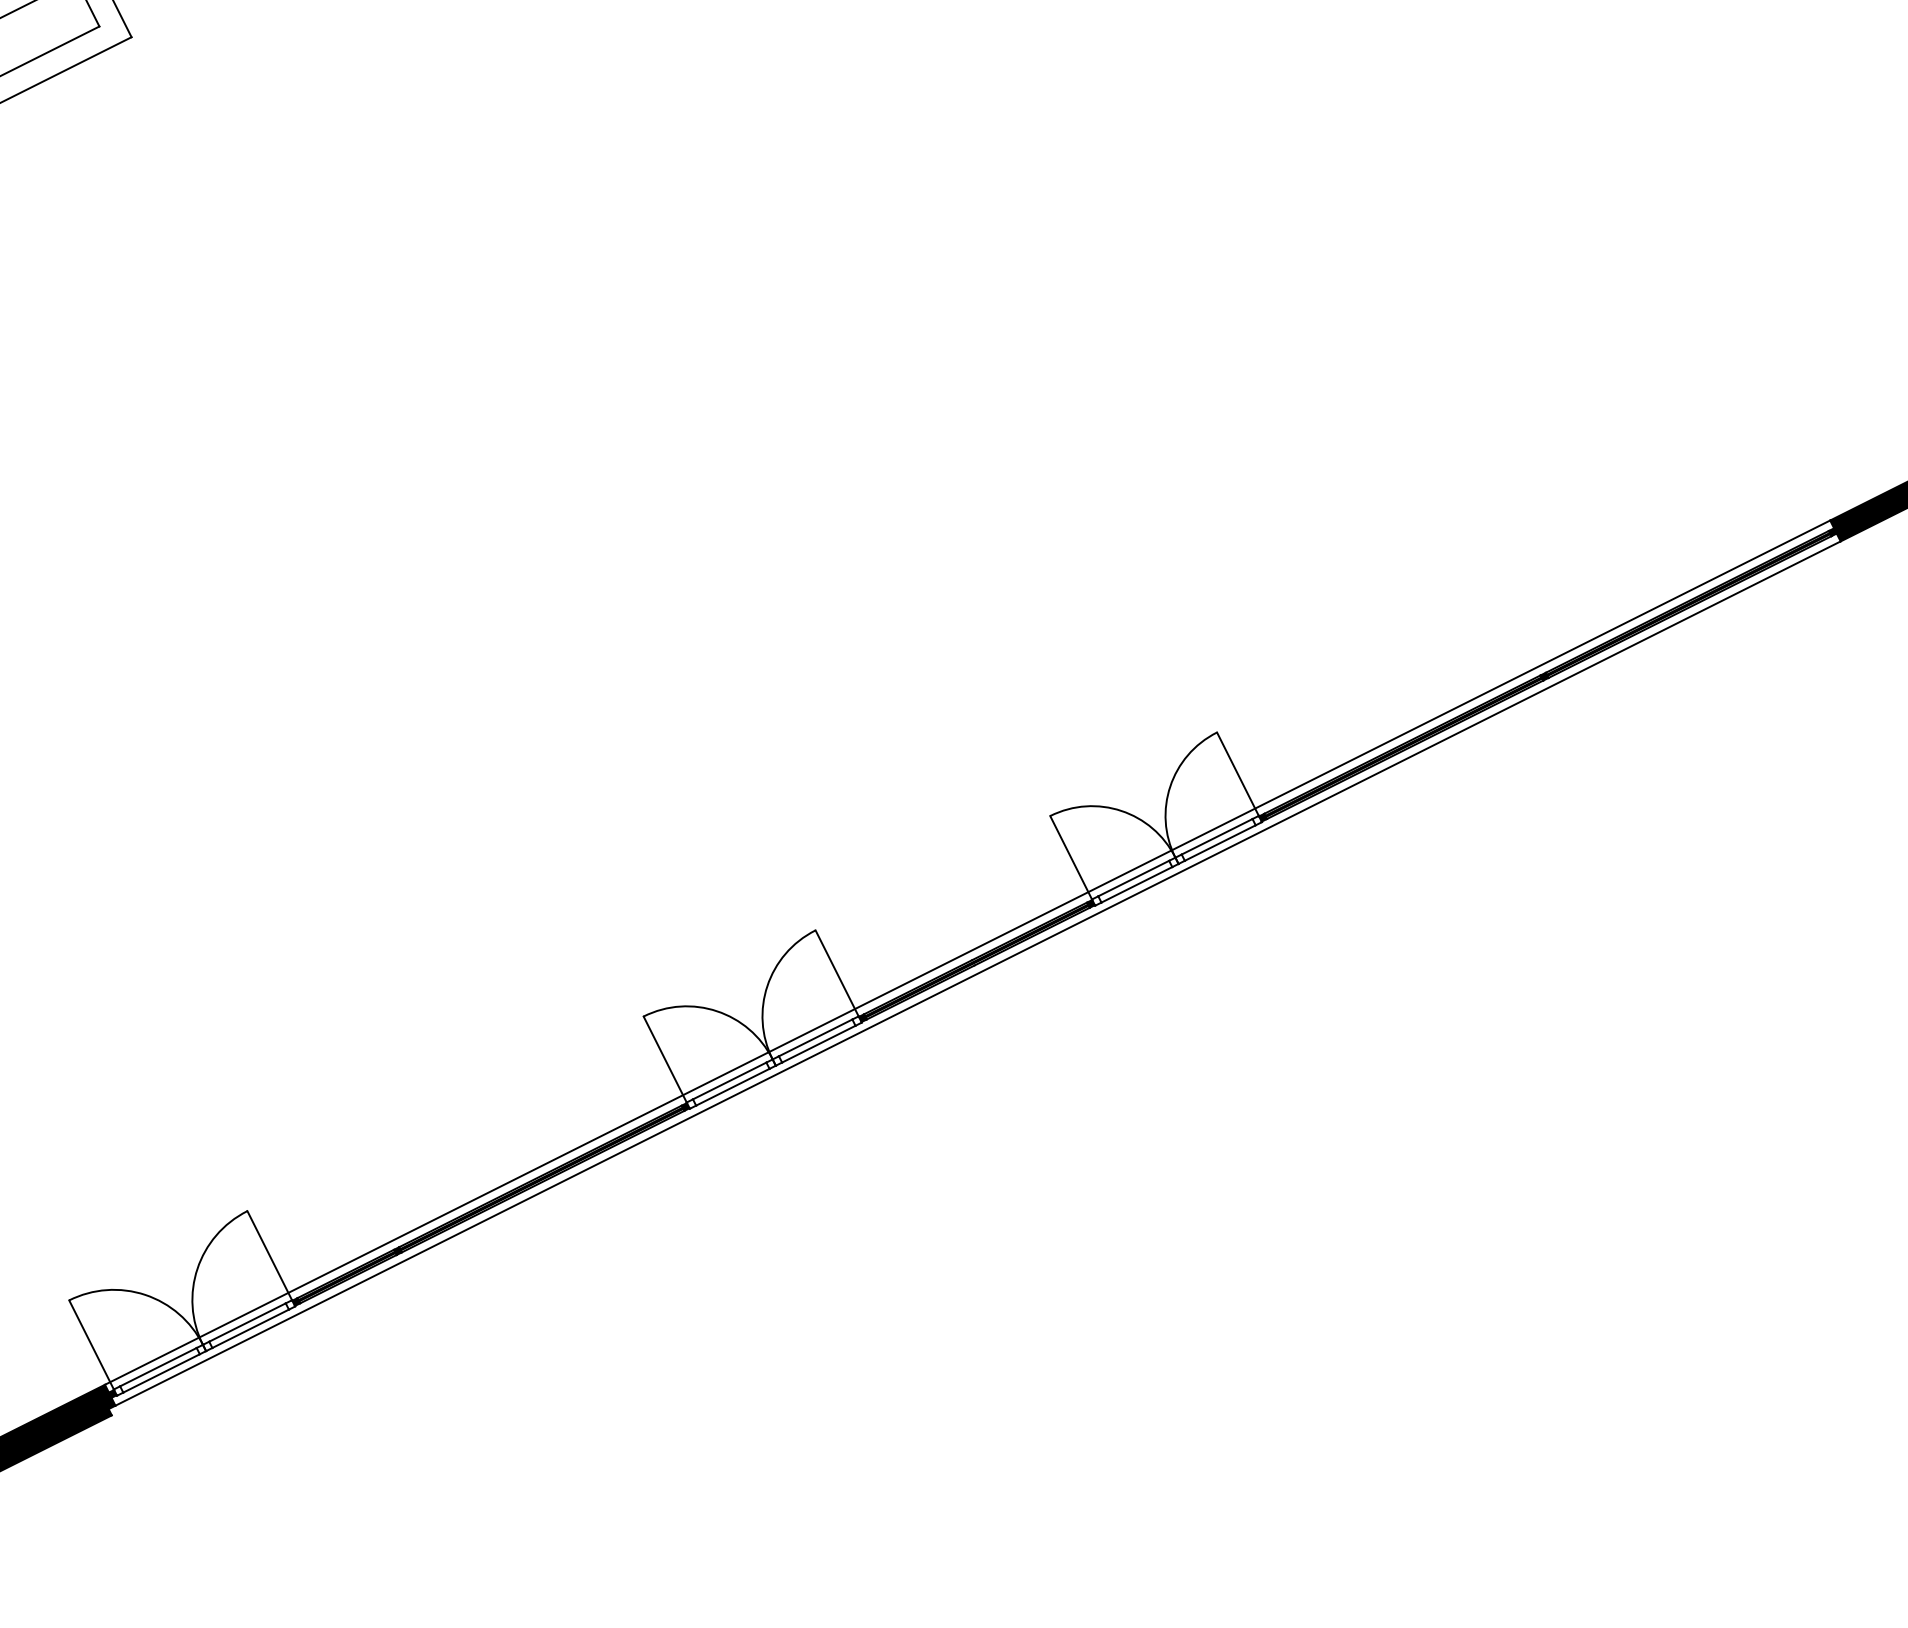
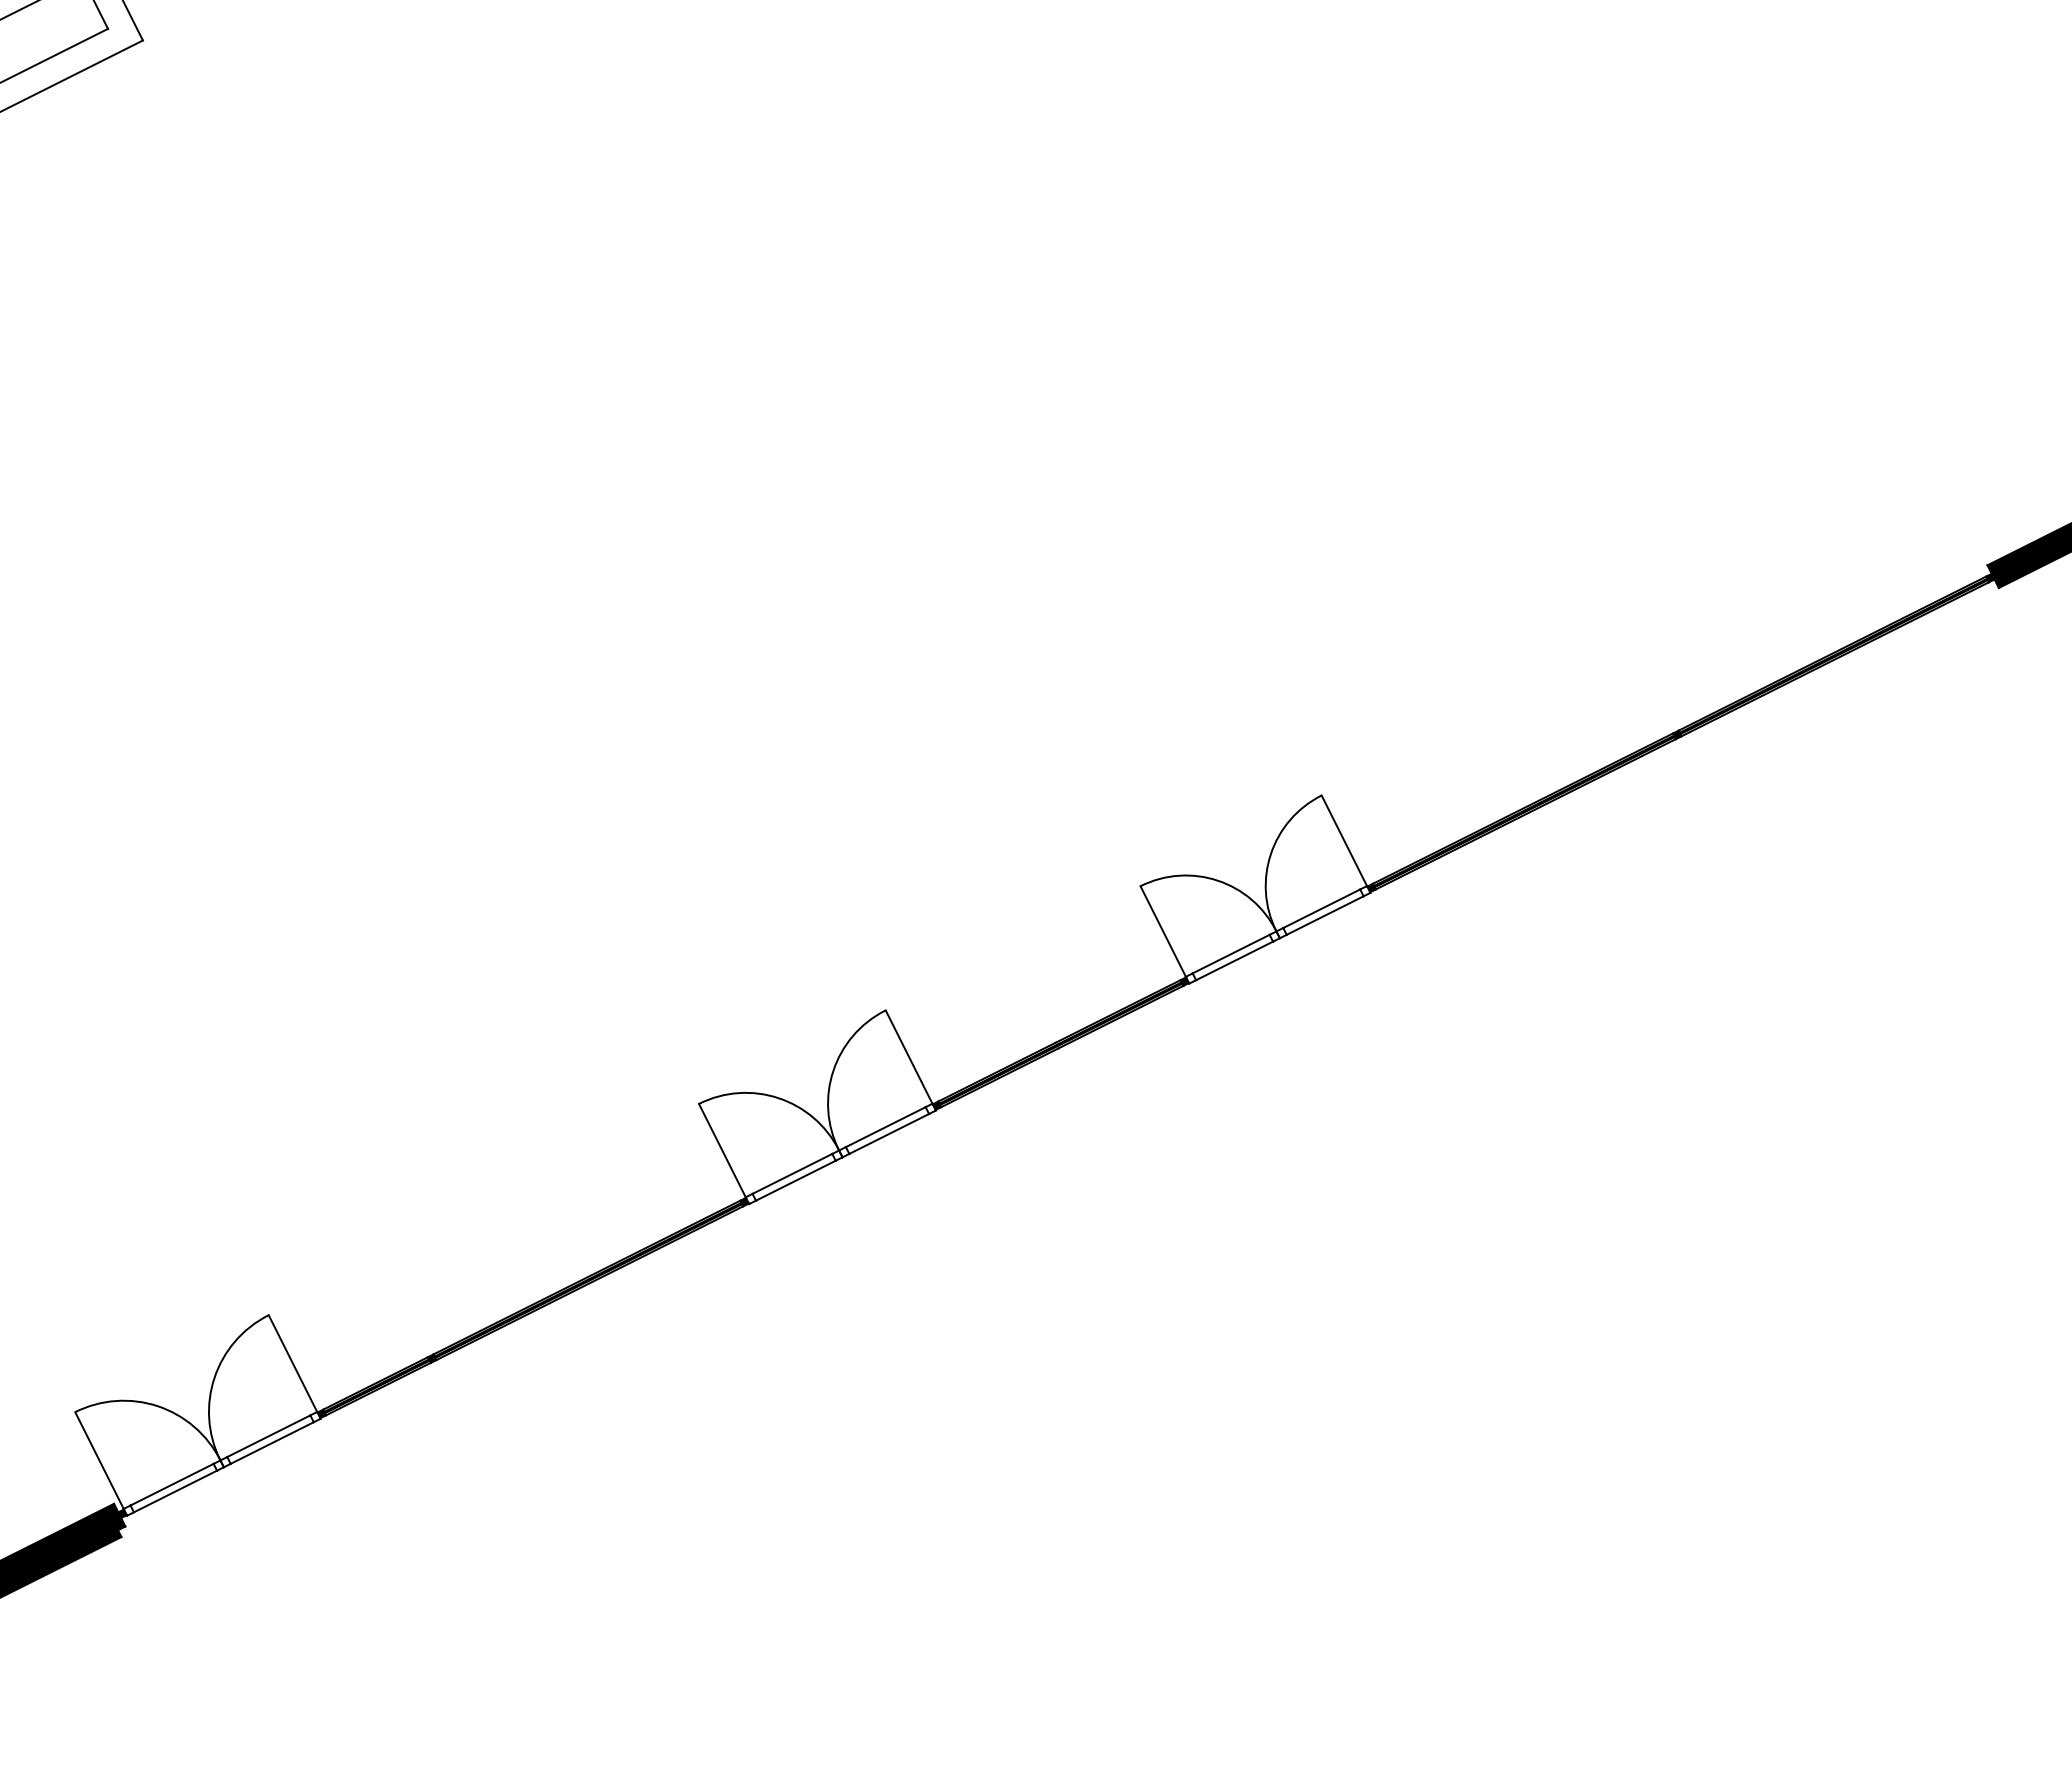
line: (967, 952) -> (1050, 1034), removed
line: (977, 973) -> (1061, 1057), removed

